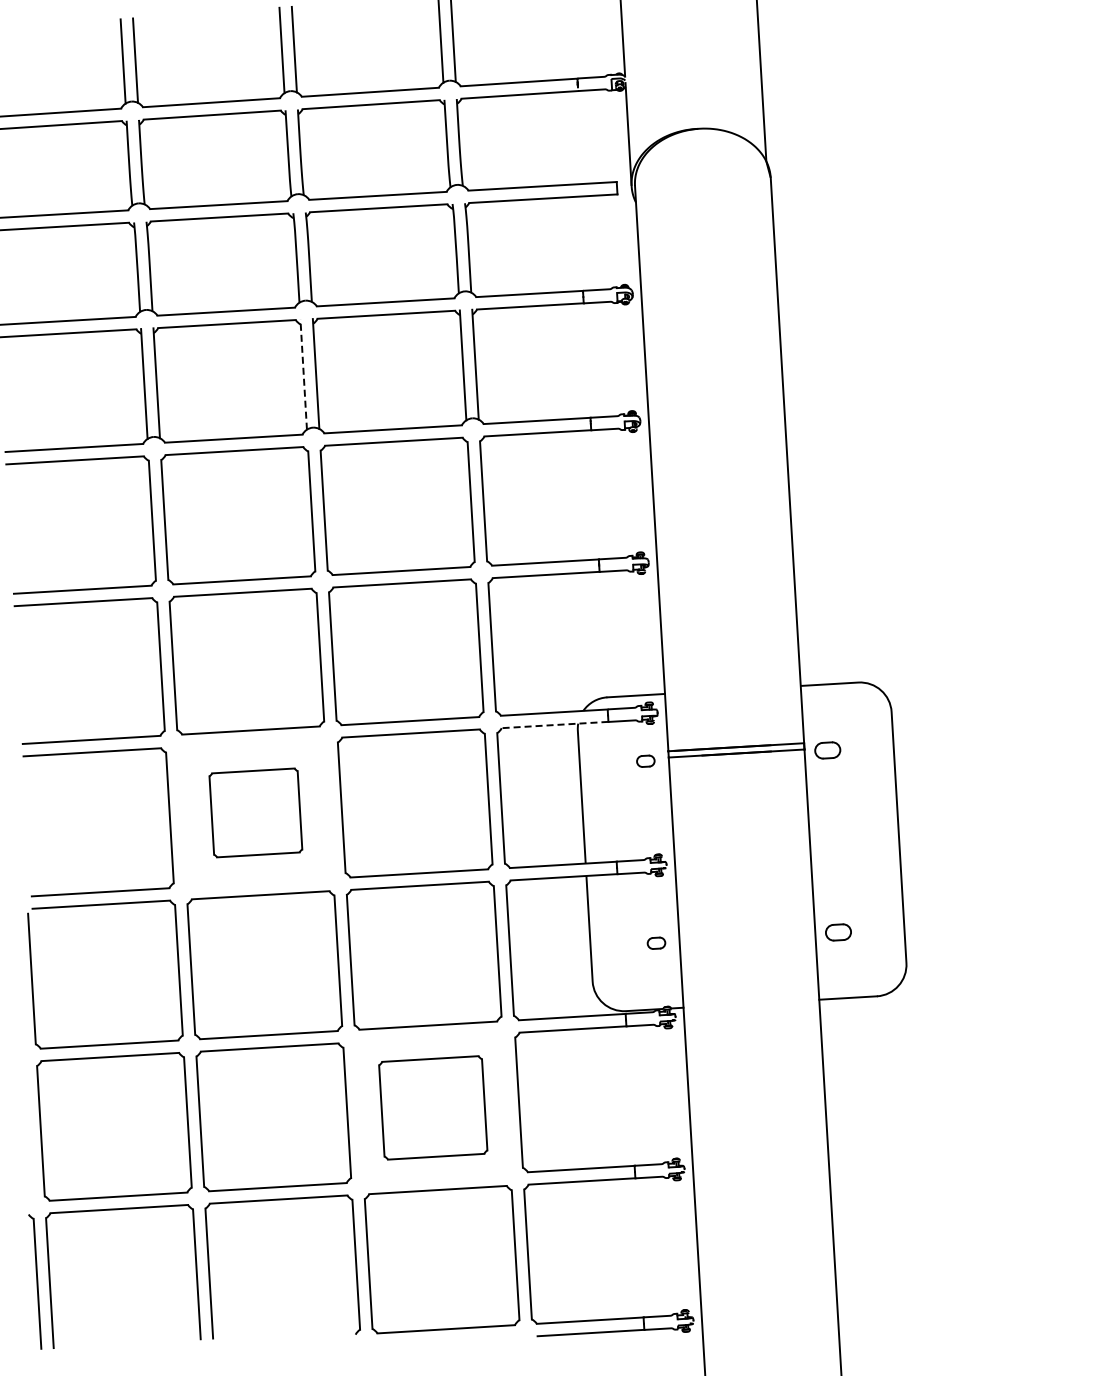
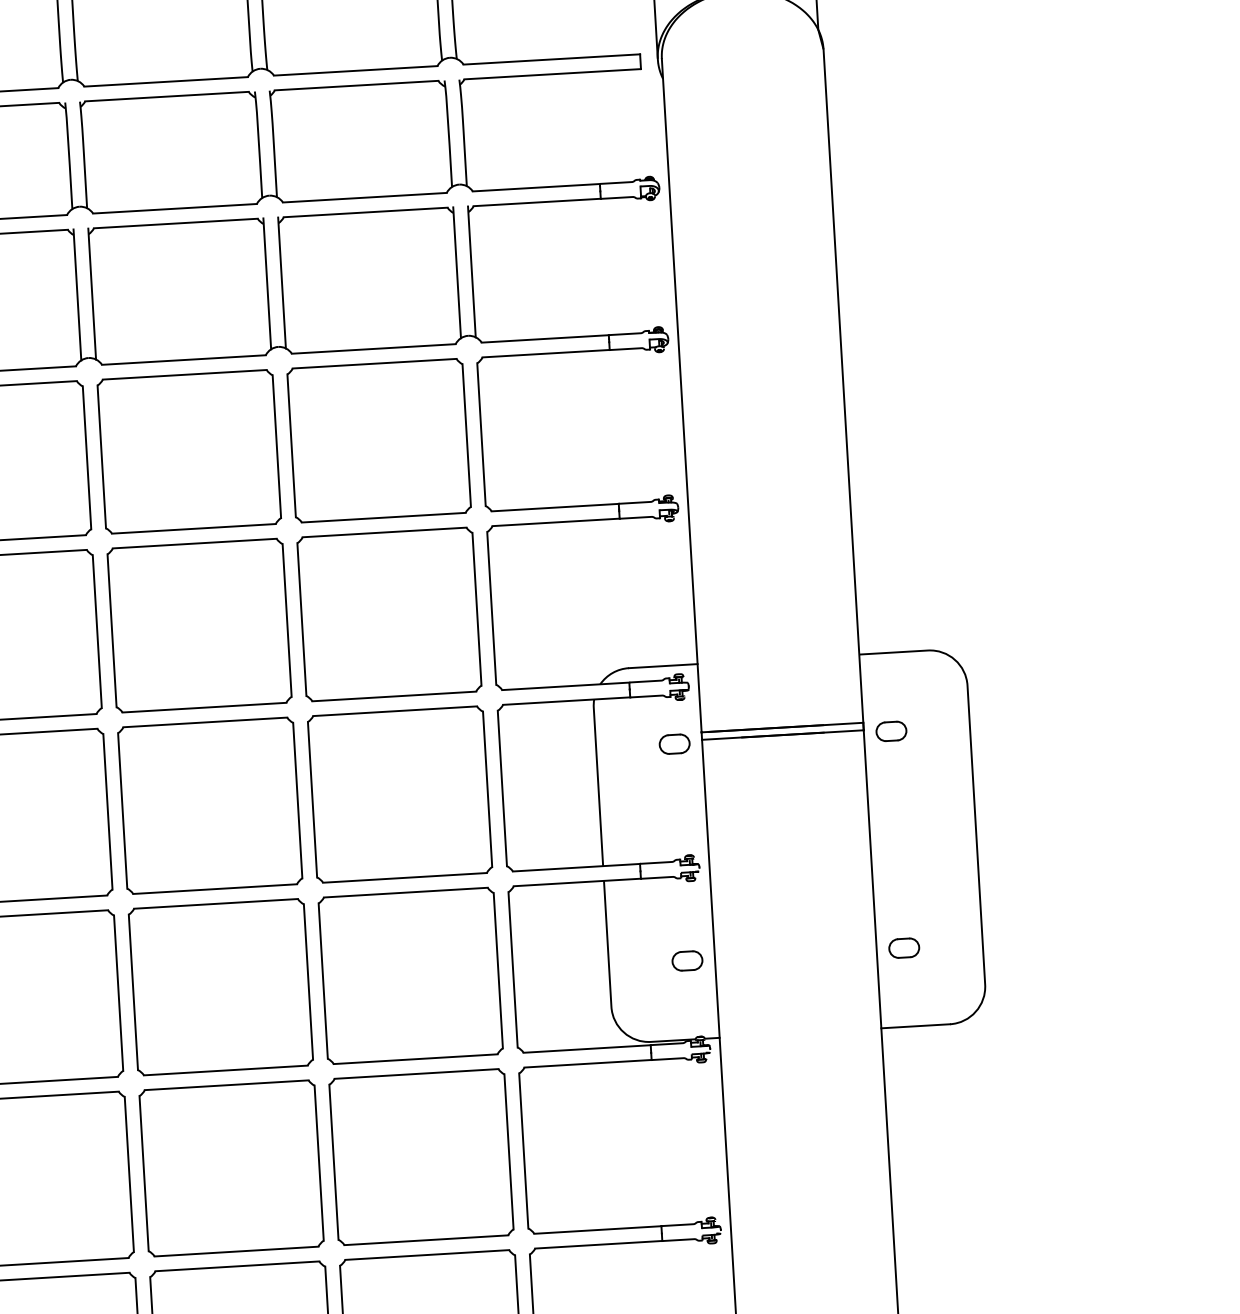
line: (303, 374) -> (267, 283), dashed -> solid
line: (554, 725) -> (565, 701), dashed -> solid
part: (645, 761) -> (674, 744), size x1.43
part: (255, 812) -> (209, 805), size x1.67
part: (656, 943) -> (687, 961), size x1.43
part: (433, 1107) -> (421, 1156), size x1.43

